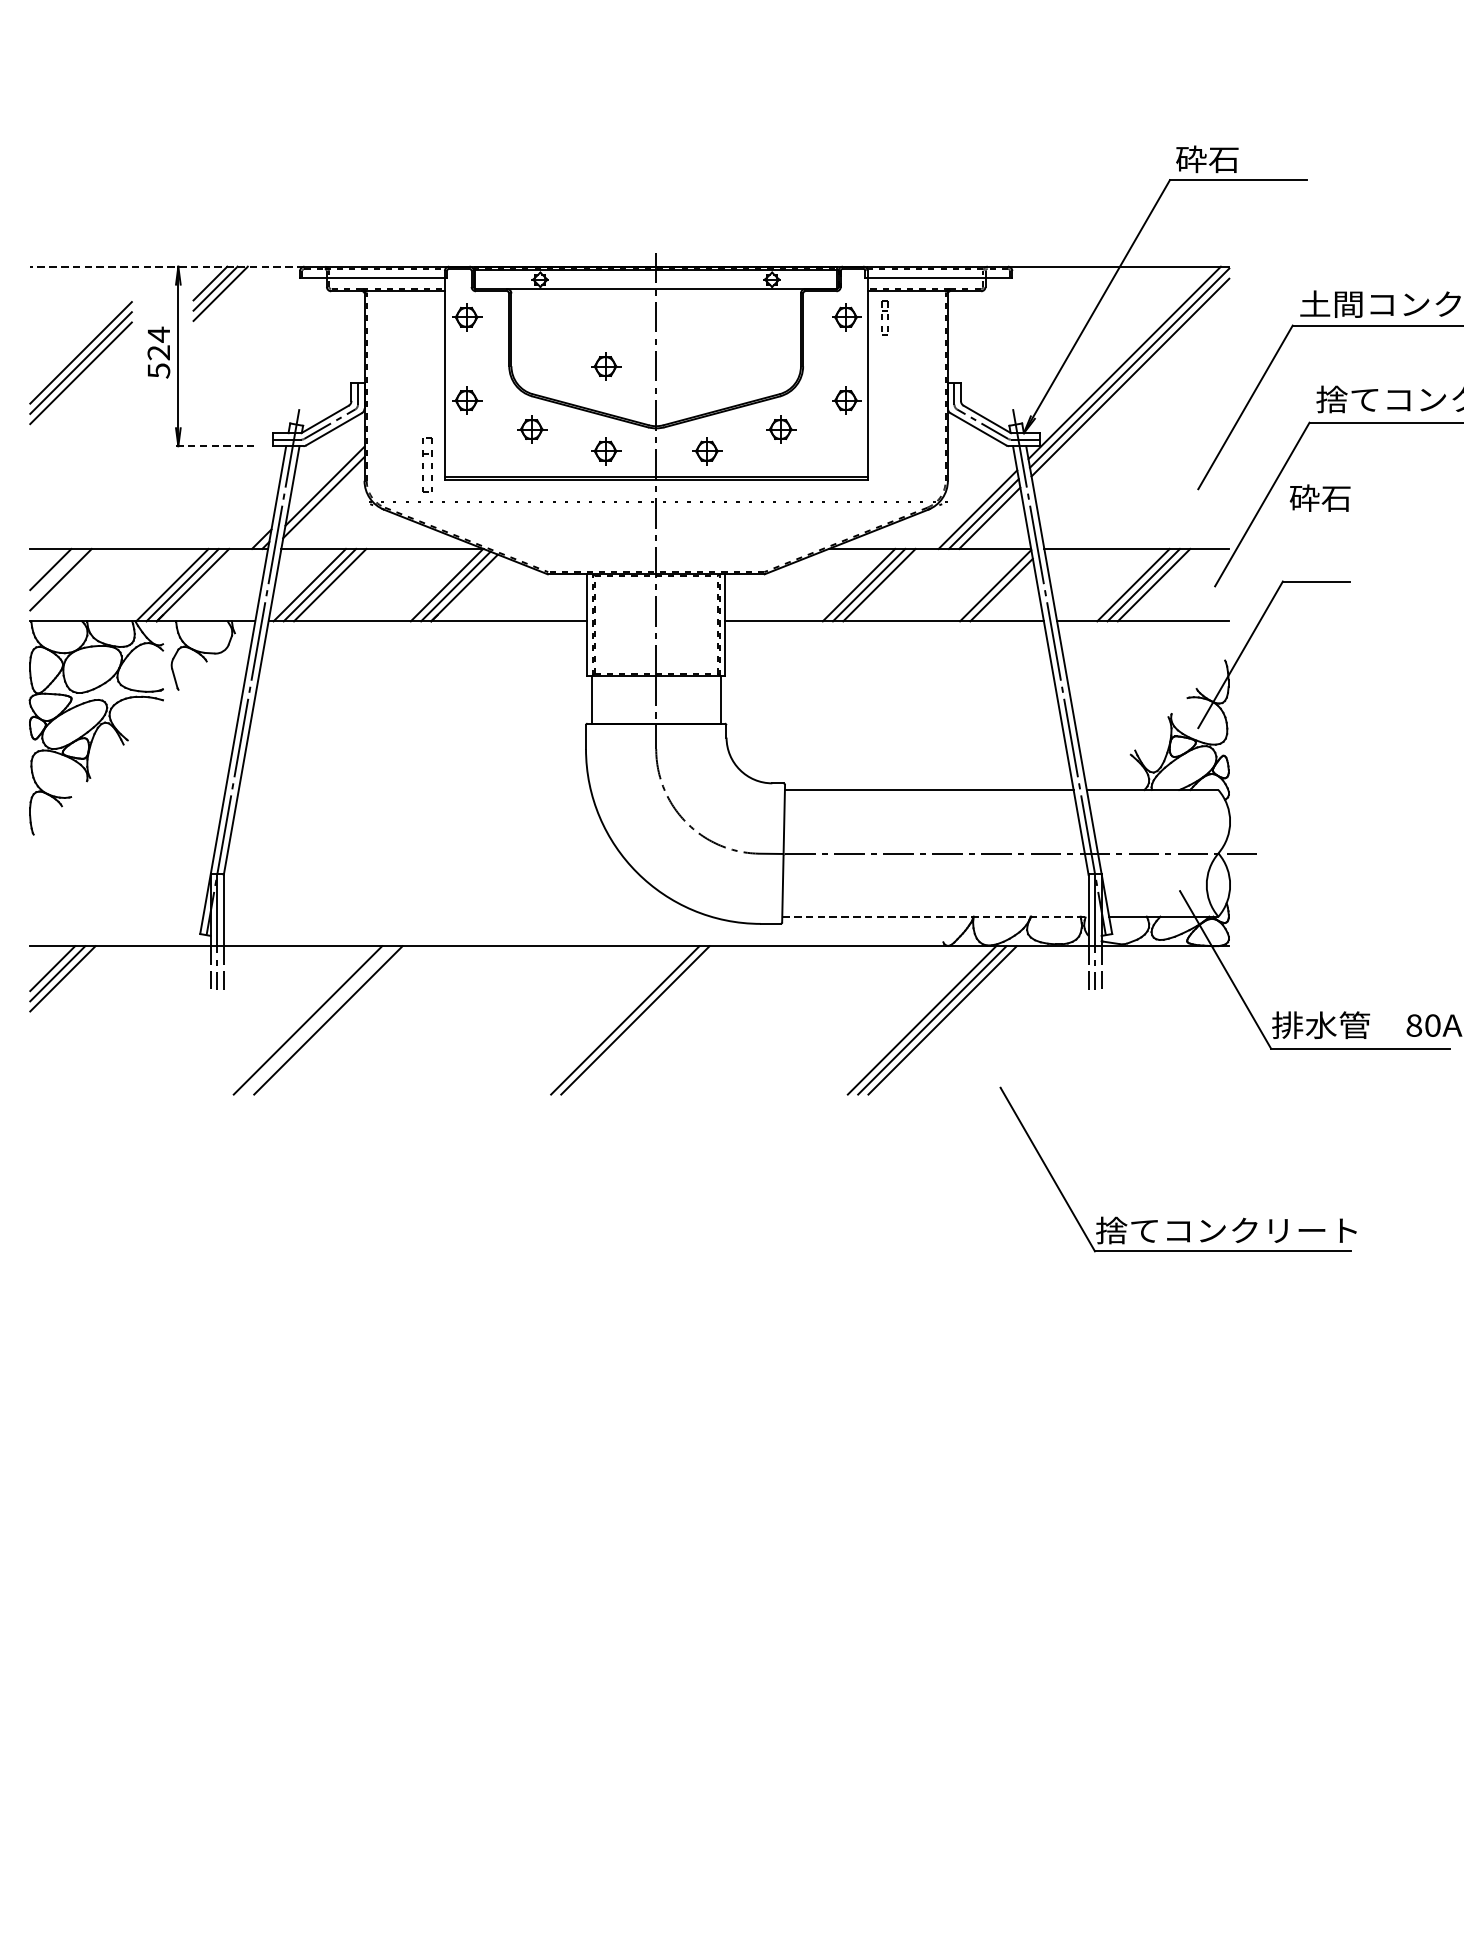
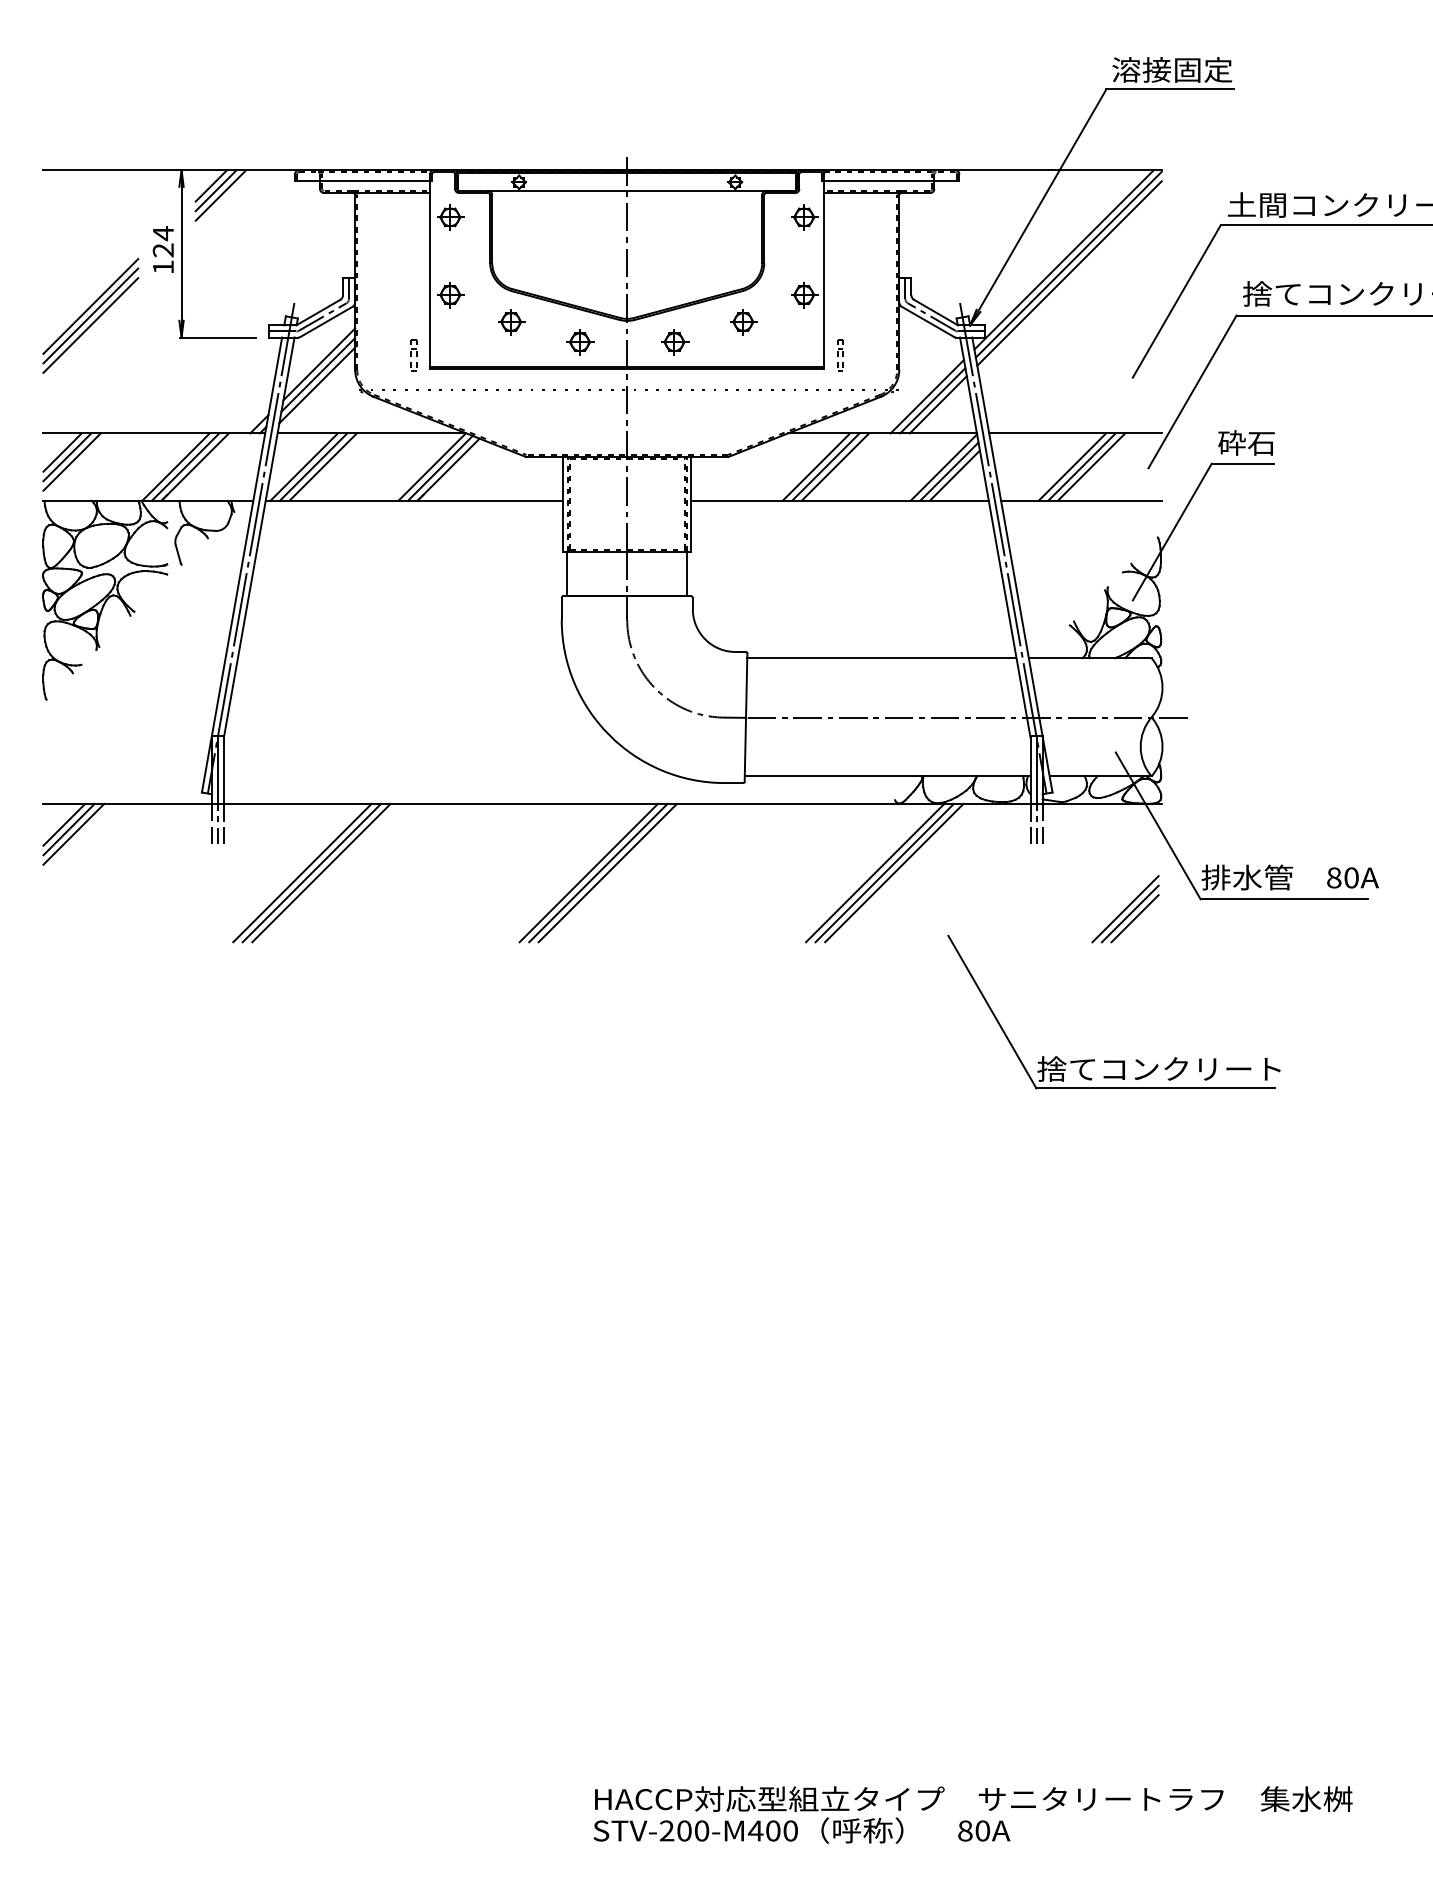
text: (1240, 158) -> (1172, 69), 砕石 -> 溶接固定
line: (167, 267) -> (171, 170), dashed -> solid
part: (884, 318) -> (840, 355), moved
part: (80, 362) -> (90, 315), moved
part: (606, 366) -> (580, 263), removed
text: (159, 371) -> (163, 267), 524 -> 124
line: (217, 446) -> (218, 337), dashed -> solid
part: (427, 465) -> (413, 355), size x0.62
line: (326, 475) -> (319, 364), added
text: (1320, 497) -> (1246, 442), moved
line: (56, 574) -> (67, 457), added
line: (1007, 594) -> (954, 475), added
line: (935, 916) -> (887, 776), dashed -> solid
line: (317, 1019) -> (311, 872), added
line: (614, 1019) -> (588, 872), added
part: (1190, 1059) -> (1125, 909), added

